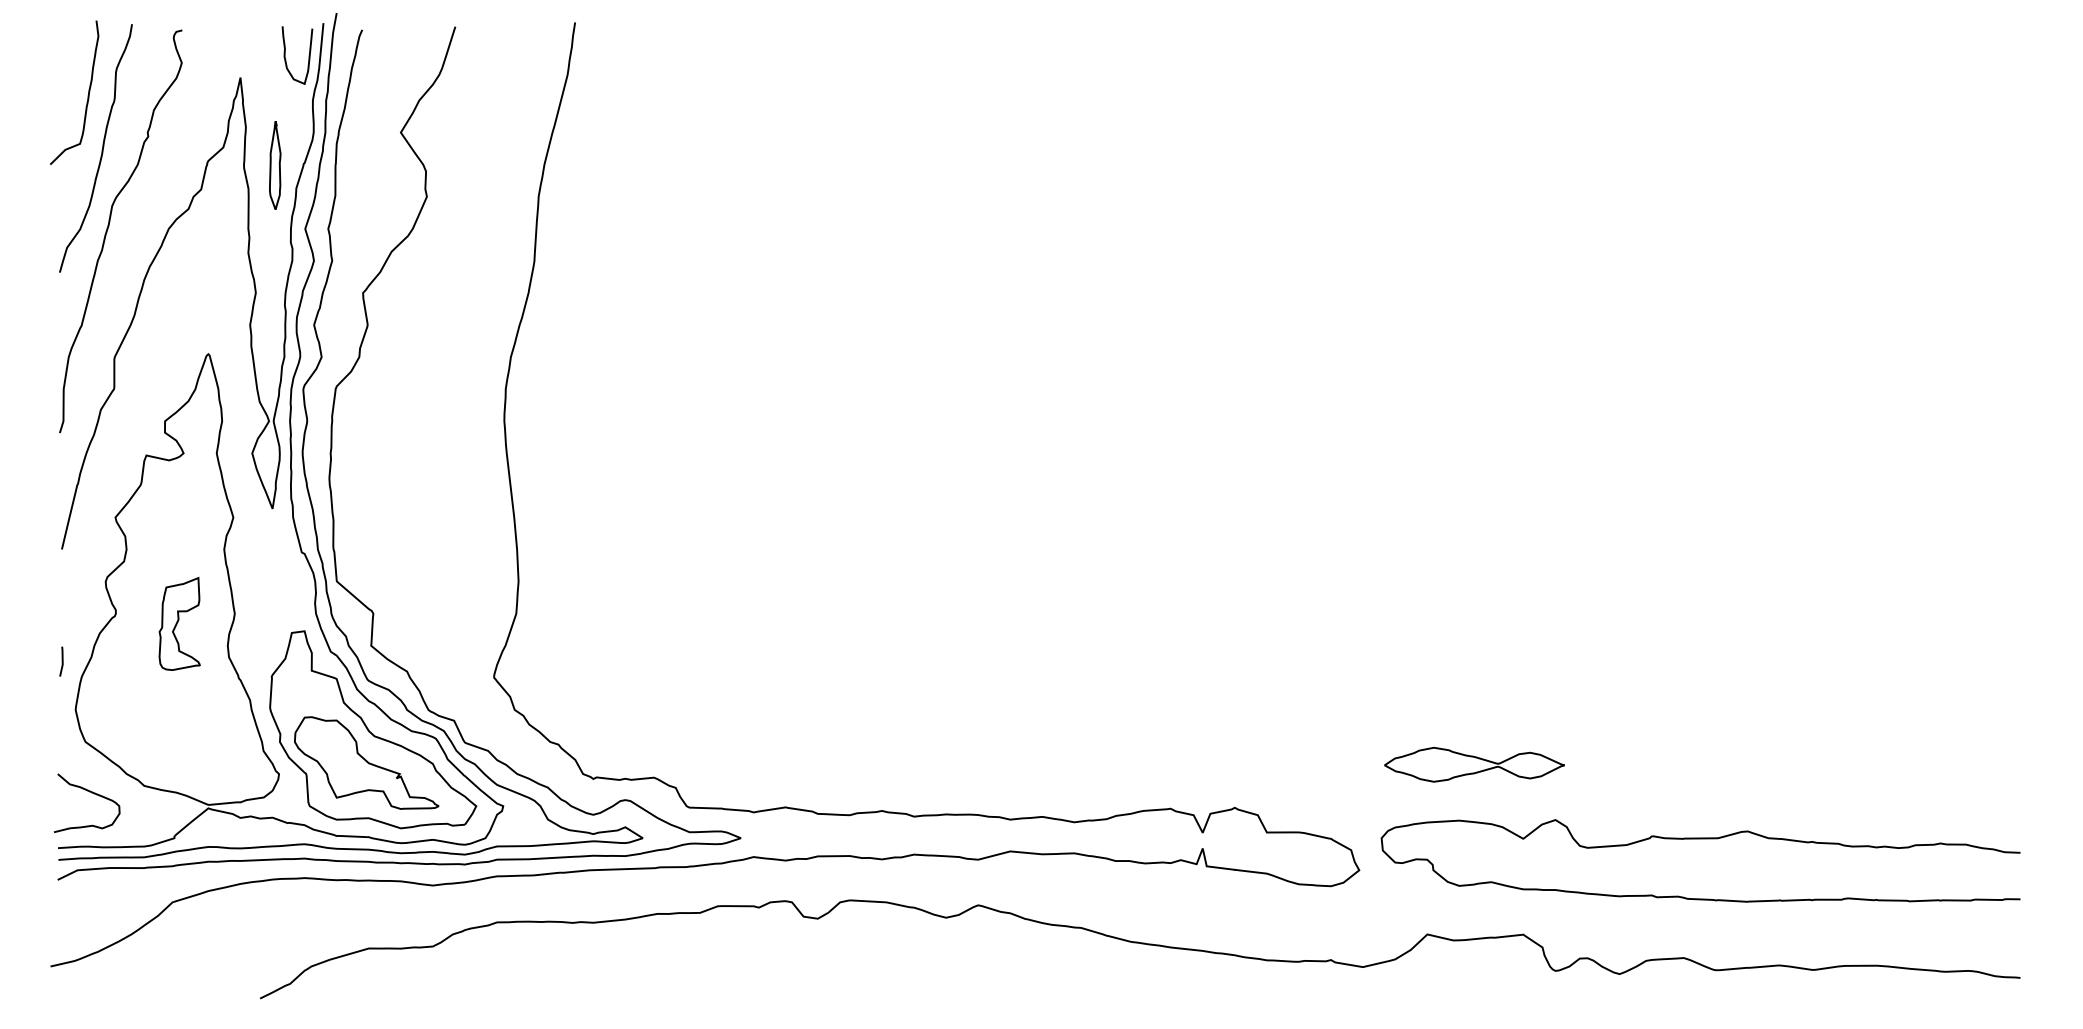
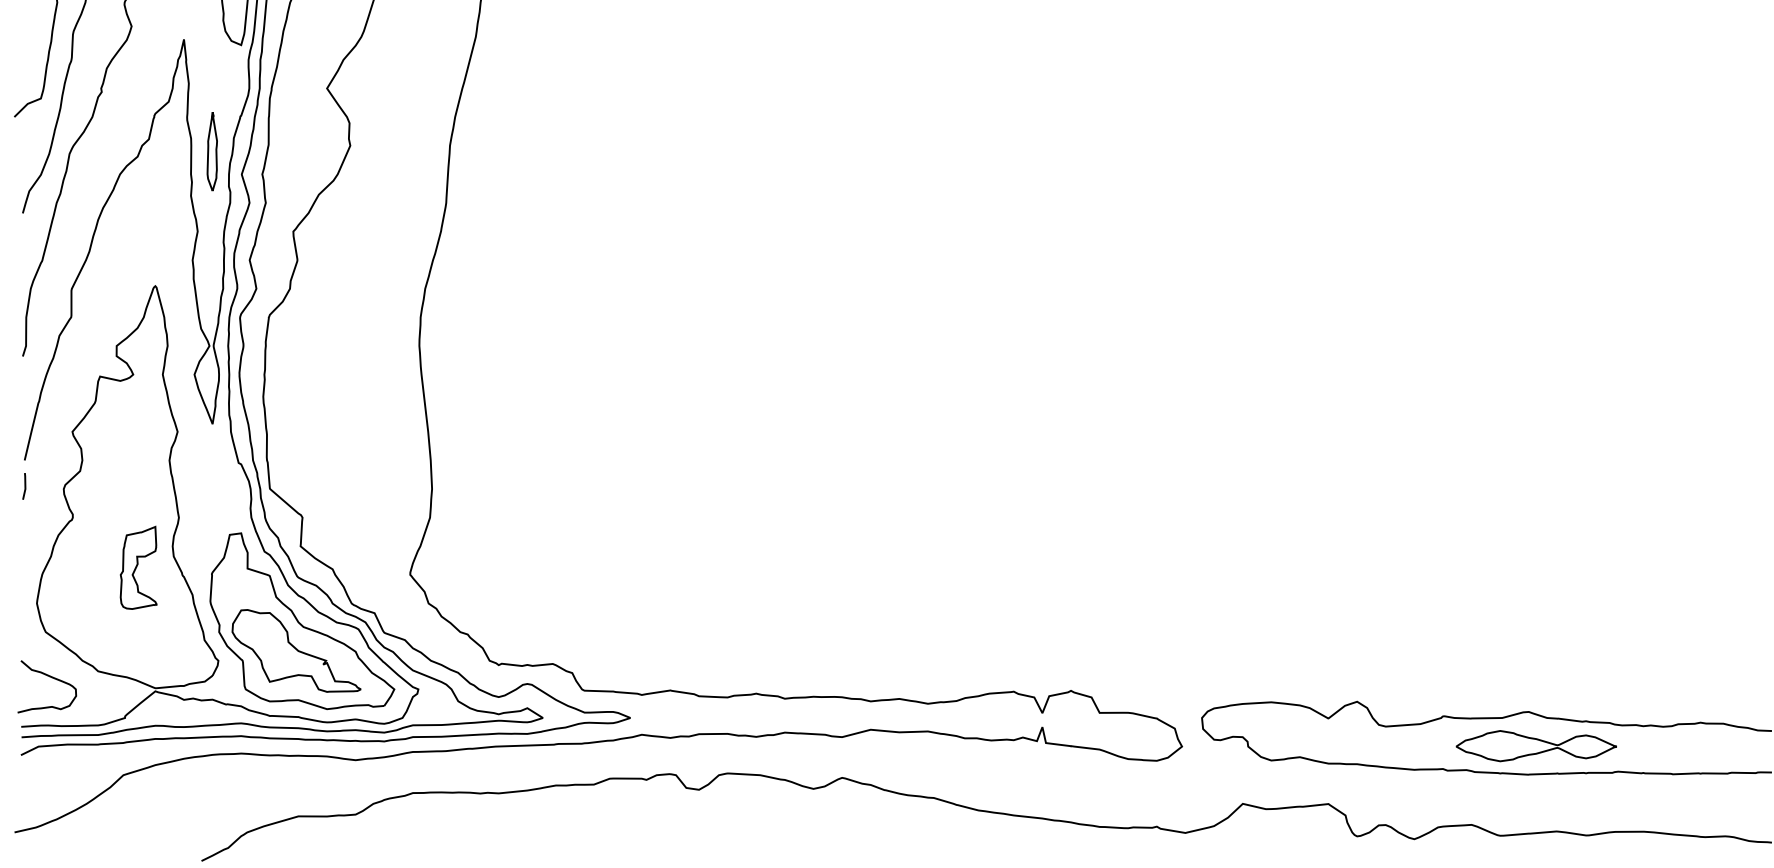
part: (275, 165) -> (212, 151), moved
part: (179, 623) -> (138, 567), moved
line: (61, 661) -> (24, 486), moved
part: (1474, 764) -> (1536, 745), moved

